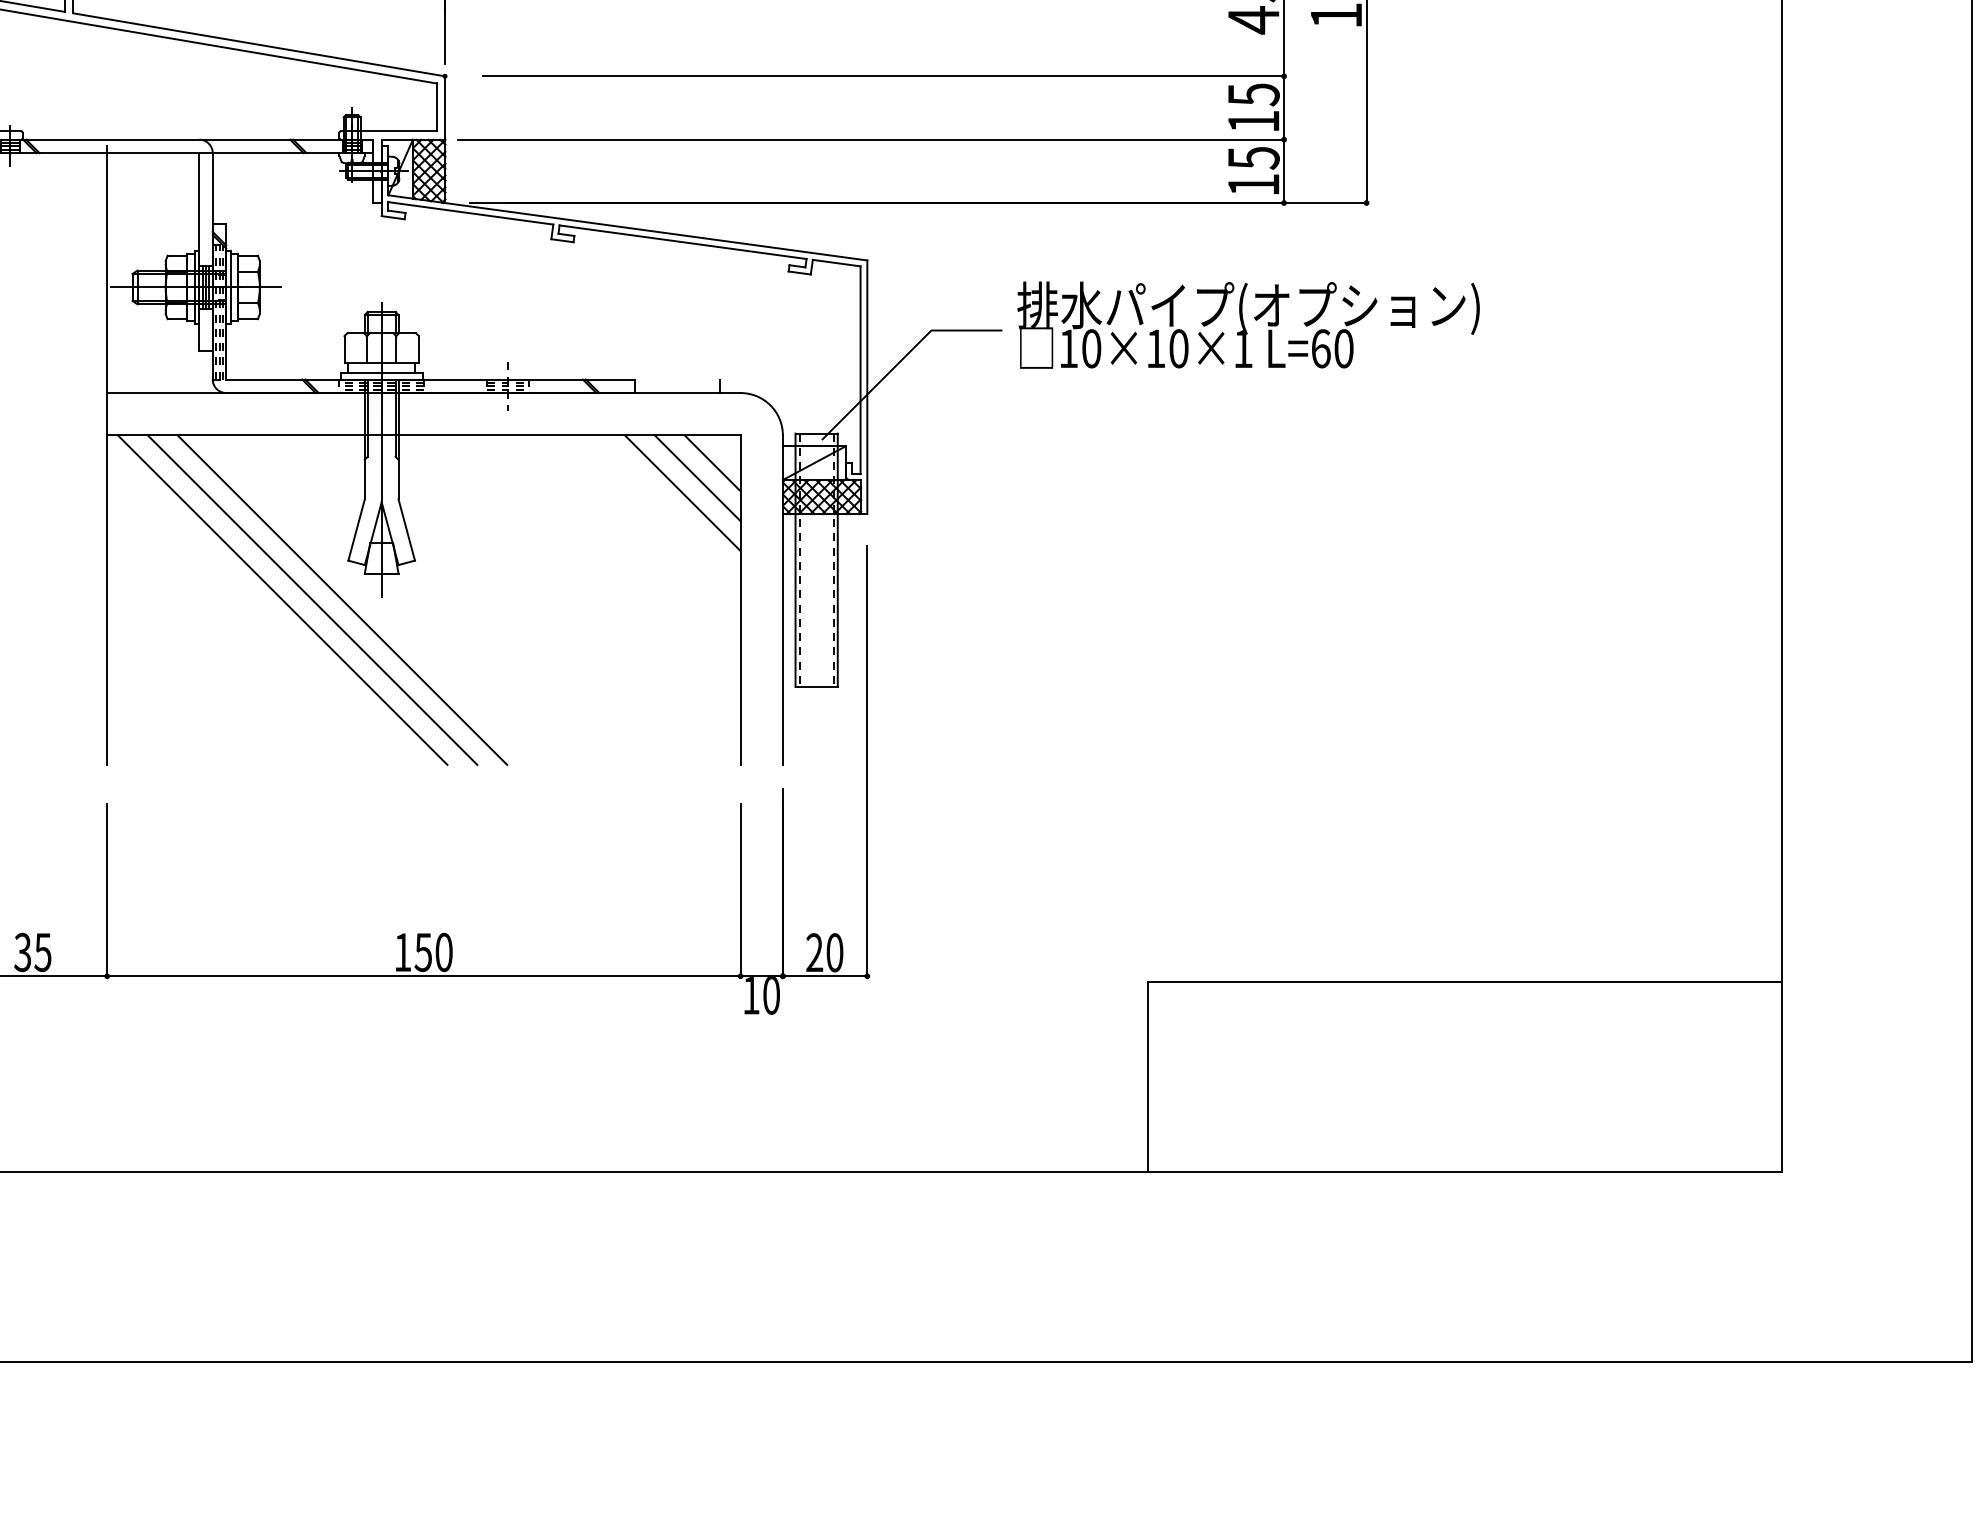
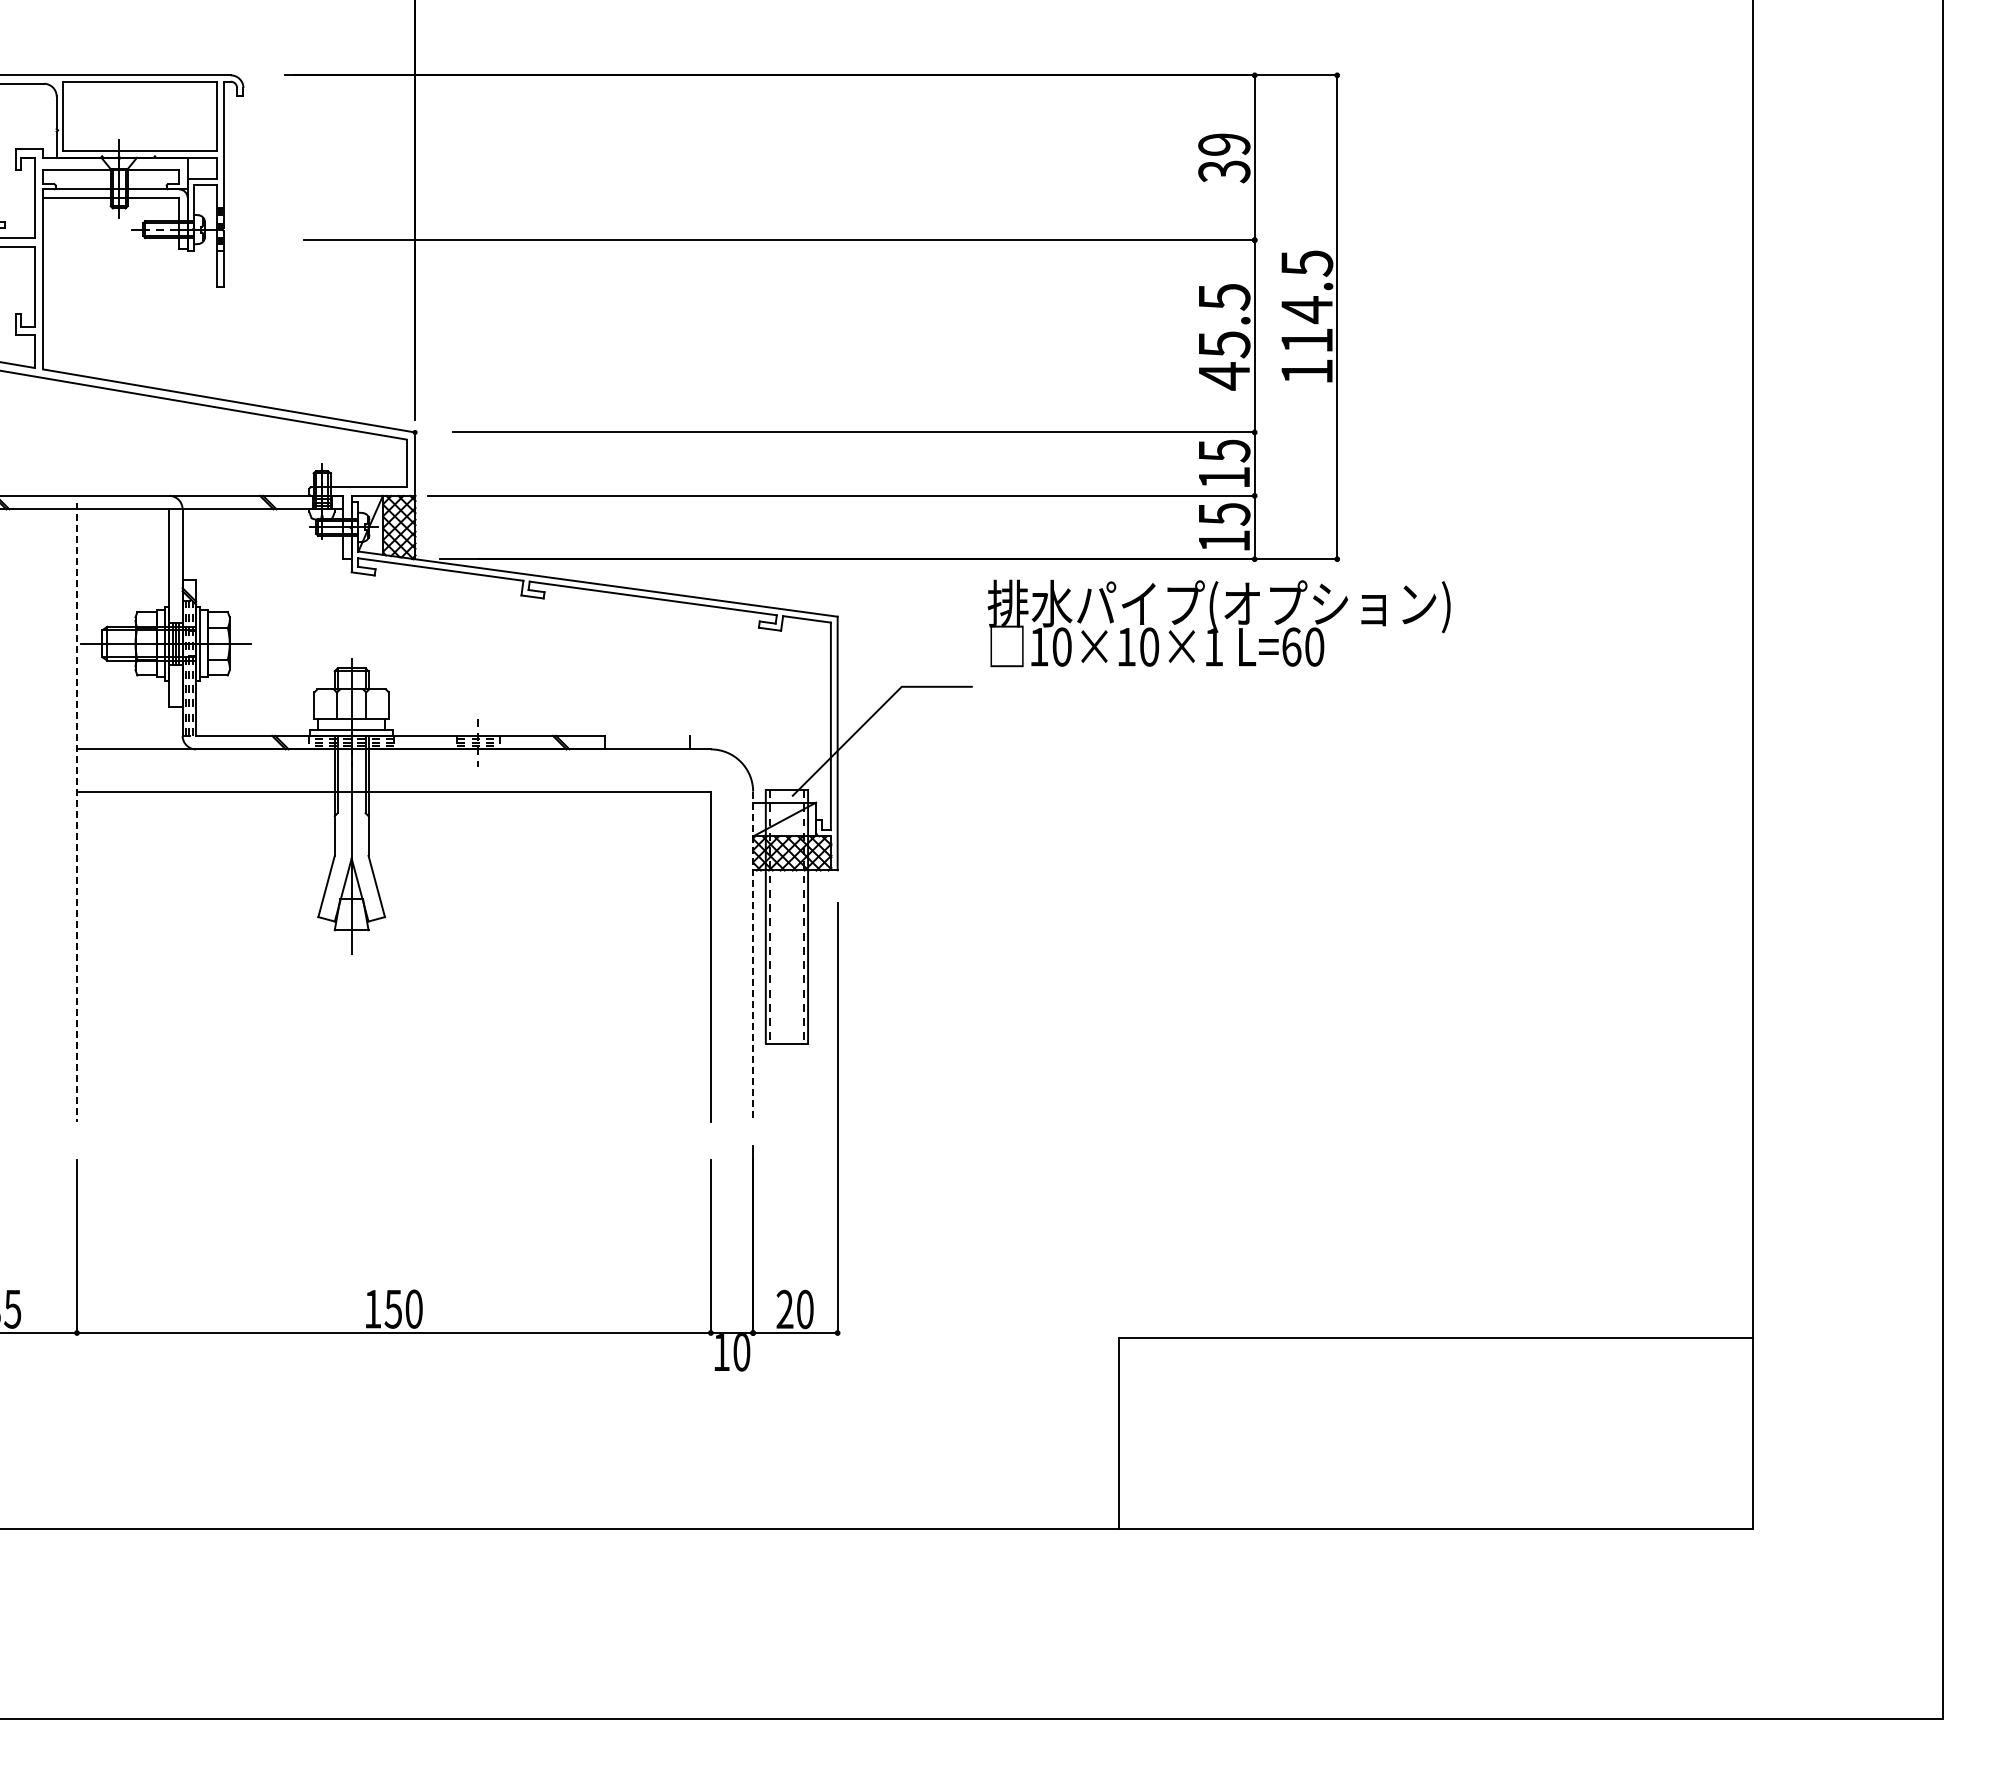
text: (1247, 325) -> (1218, 623), moved
line: (106, 456) -> (76, 812), solid -> dashed
line: (712, 463) -> (682, 819), removed
line: (697, 478) -> (667, 834), removed
line: (682, 493) -> (652, 849), removed
line: (282, 600) -> (252, 956), removed
line: (312, 600) -> (282, 956), removed
line: (342, 600) -> (312, 956), removed
line: (783, 600) -> (753, 956), solid -> dashed

